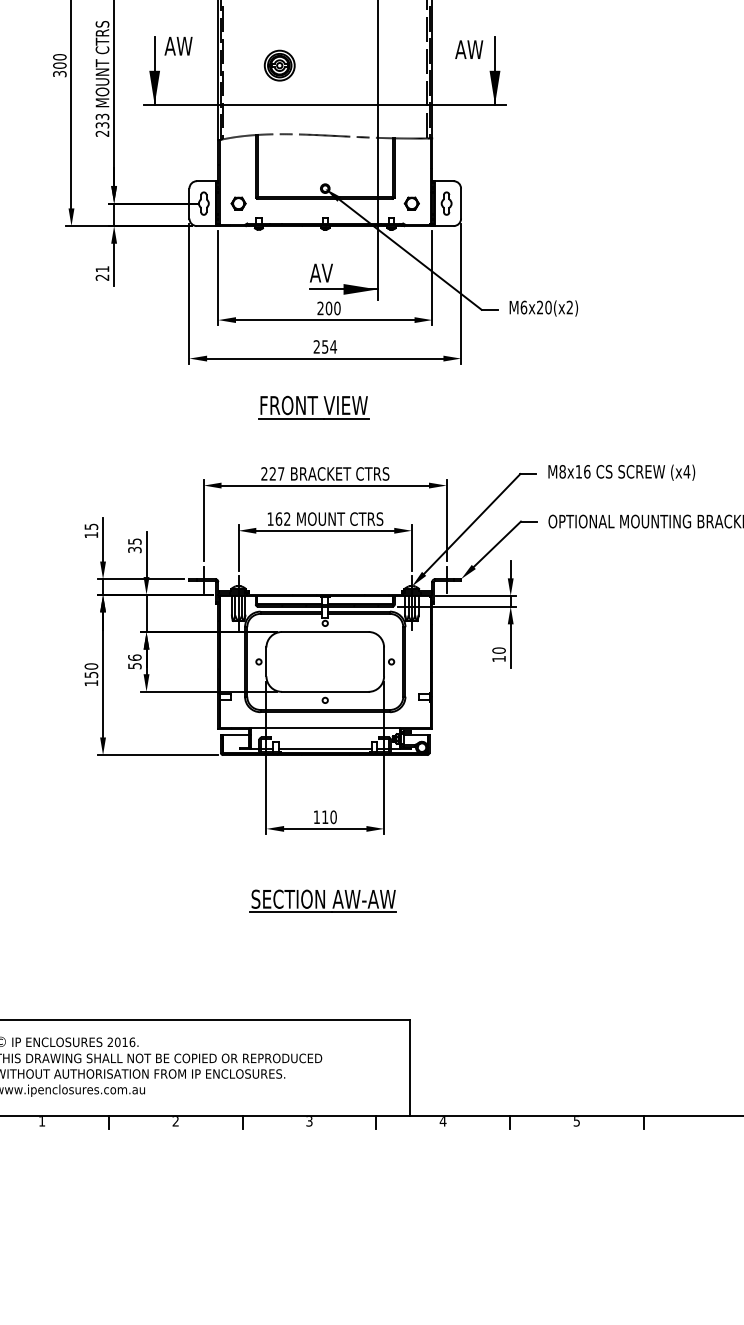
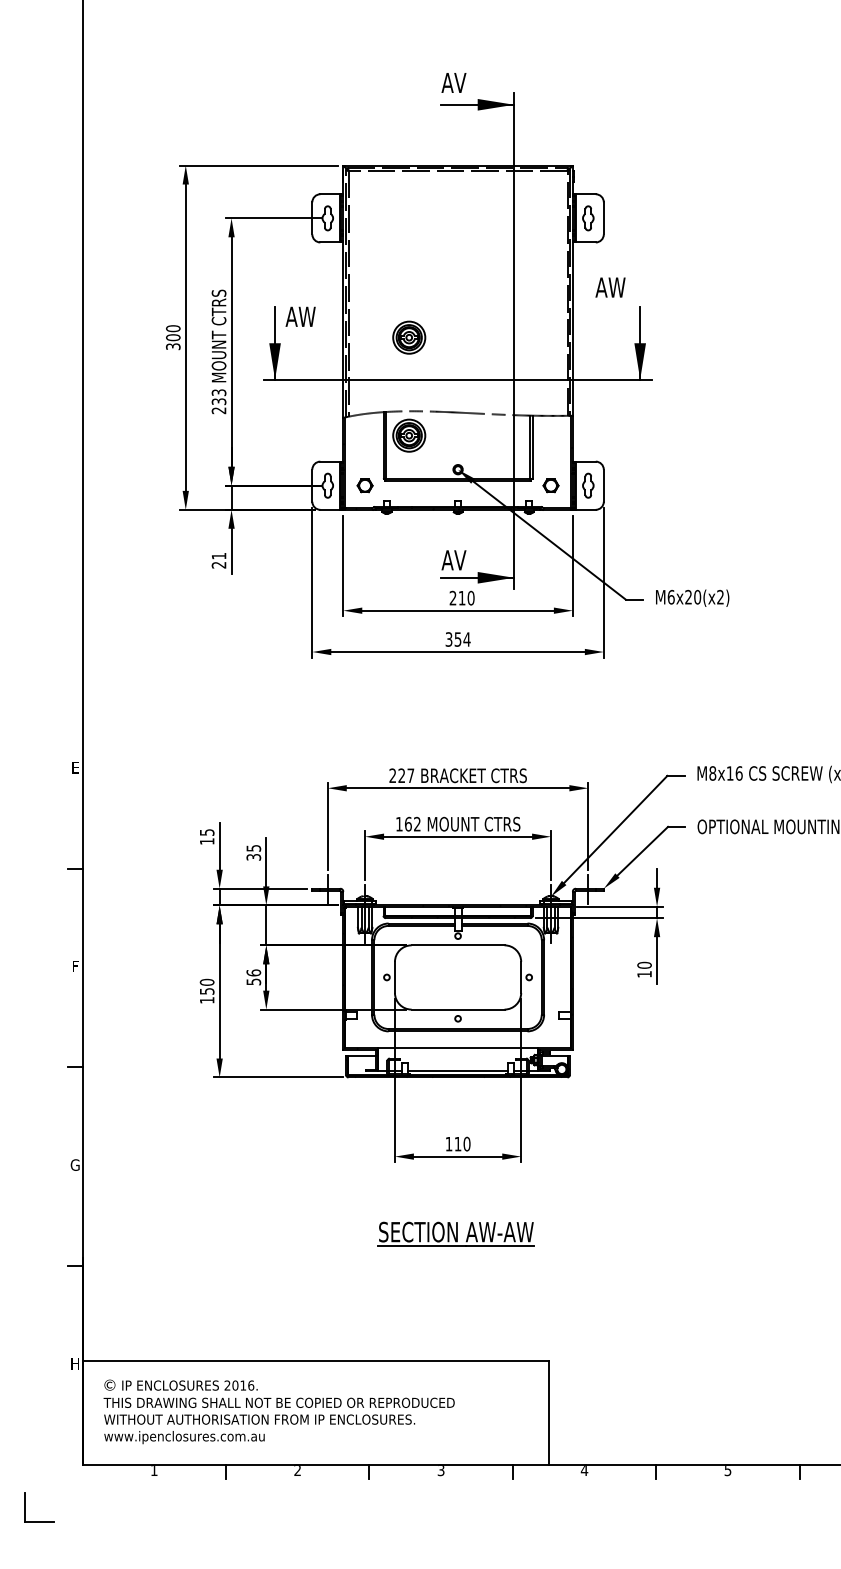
text: (469, 49) -> (610, 287), moved
part: (279, 156) -> (409, 435), added
text: (328, 307) -> (461, 597), 200 -> 210
text: (316, 346) -> (448, 639), 254 -> 354
part: (313, 407) -> (445, 704), removed

